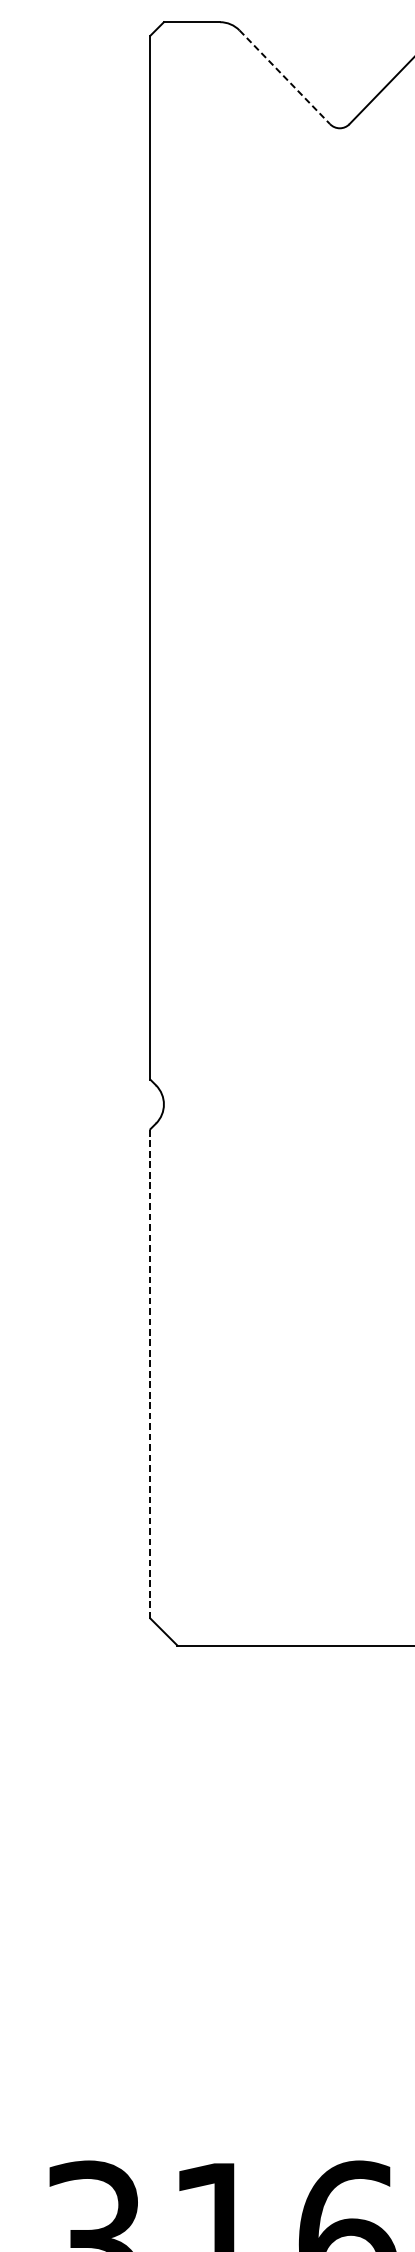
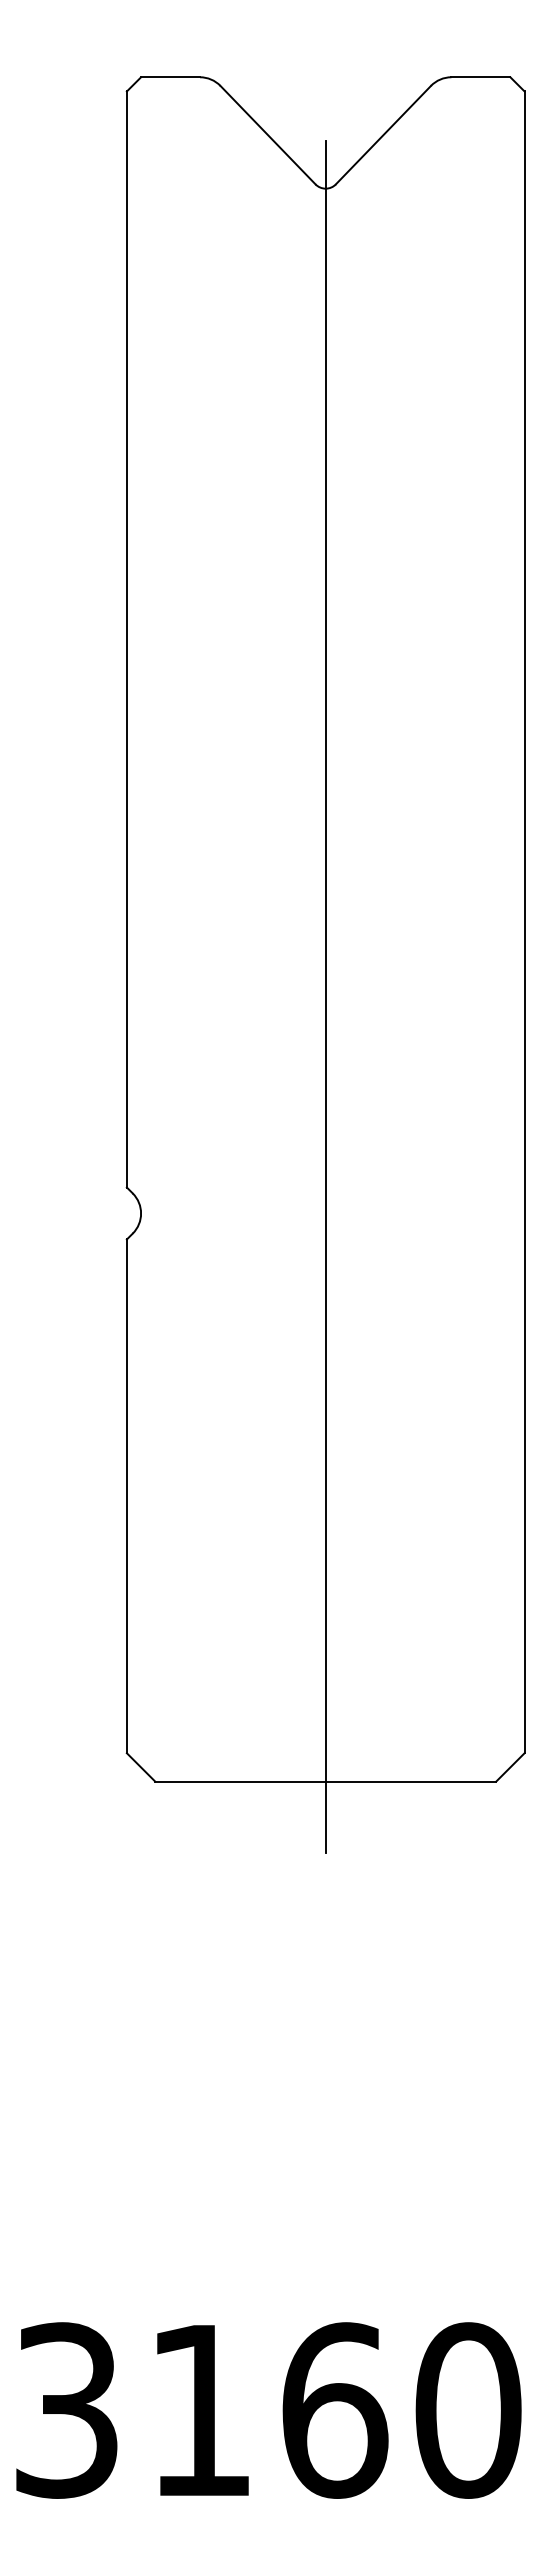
line: (285, 77) -> (268, 135), dashed -> solid
line: (339, 897) -> (325, 996), added
line: (150, 1374) -> (126, 1496), dashed -> solid

